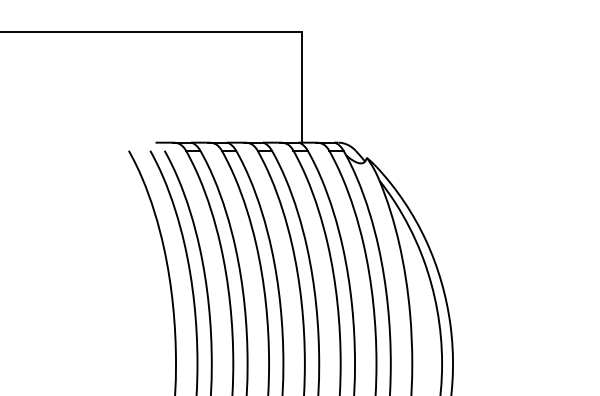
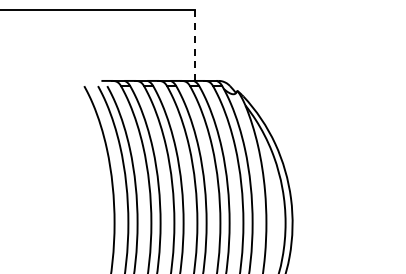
line: (301, 87) -> (195, 45), solid -> dashed

